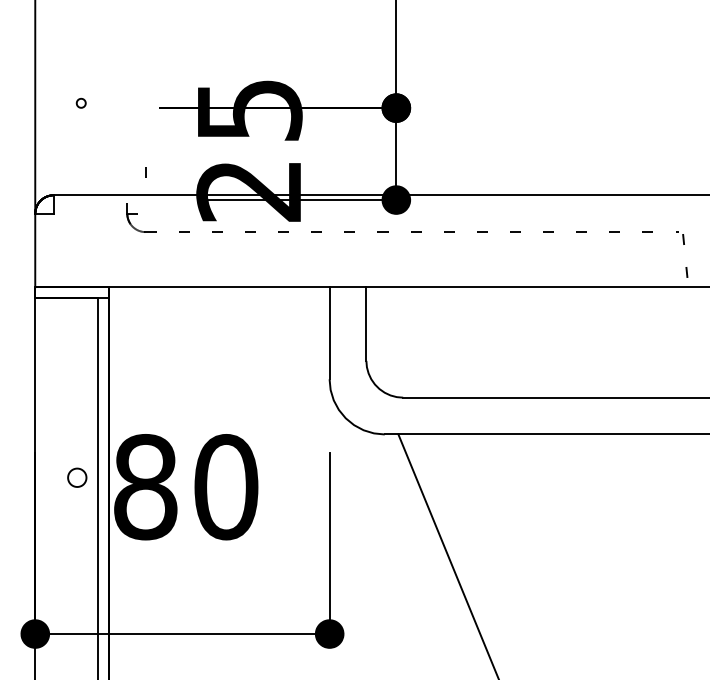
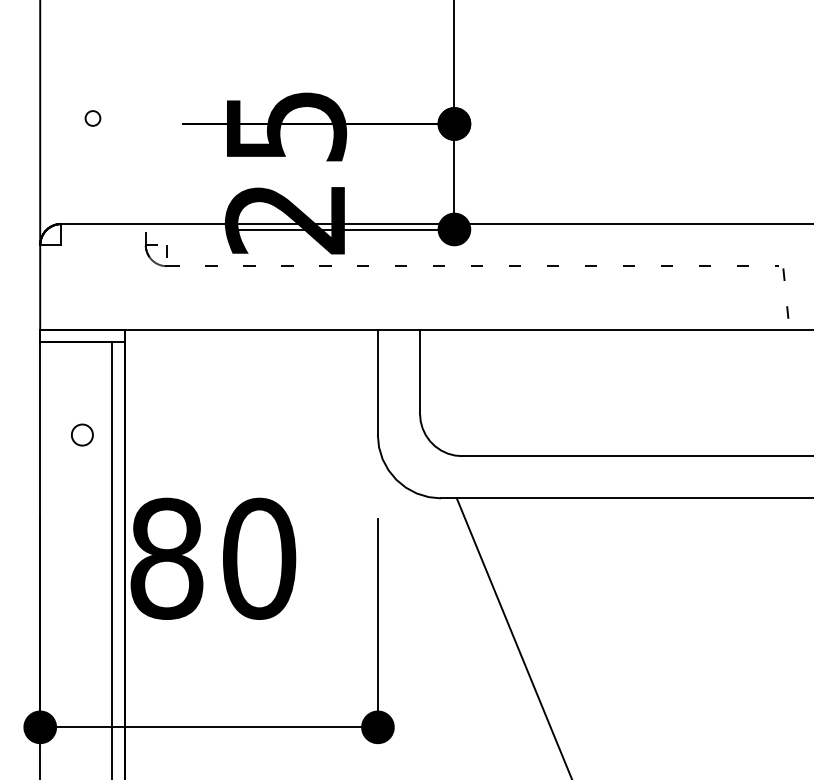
part: (80, 103) -> (92, 118), size x1.43
line: (145, 172) -> (166, 251), moved
part: (77, 477) -> (82, 434), moved

